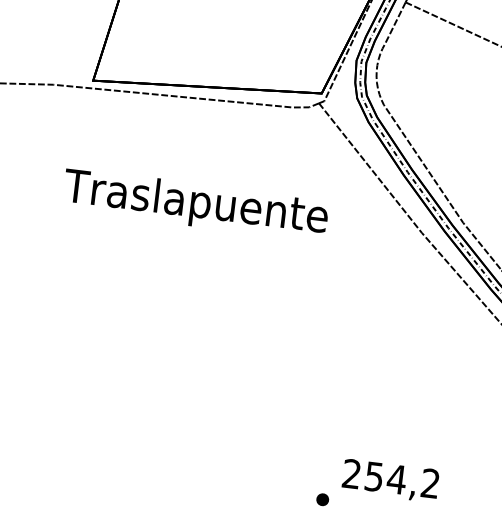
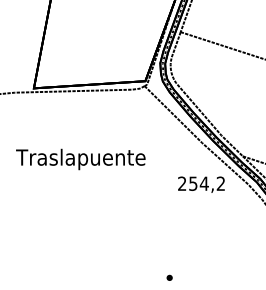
text: (194, 204) -> (80, 159), moved
text: (390, 480) -> (201, 184), moved

